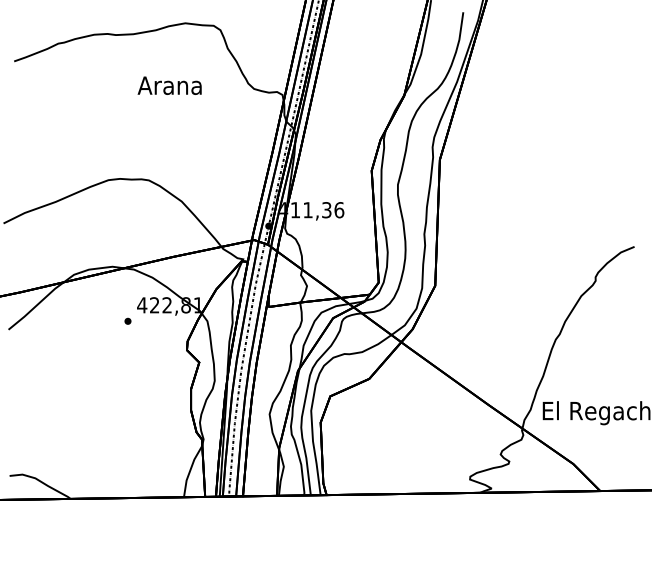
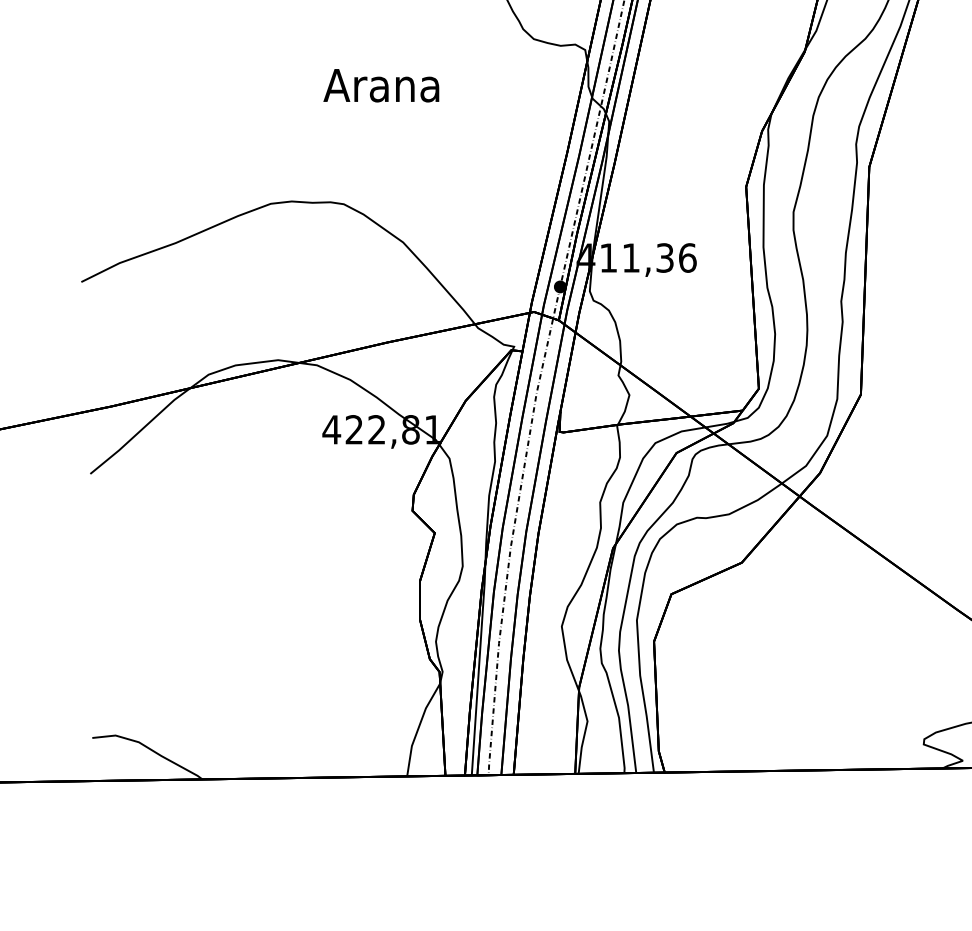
text: (169, 85) -> (381, 85), moved
part: (127, 320) -> (305, 457), removed

